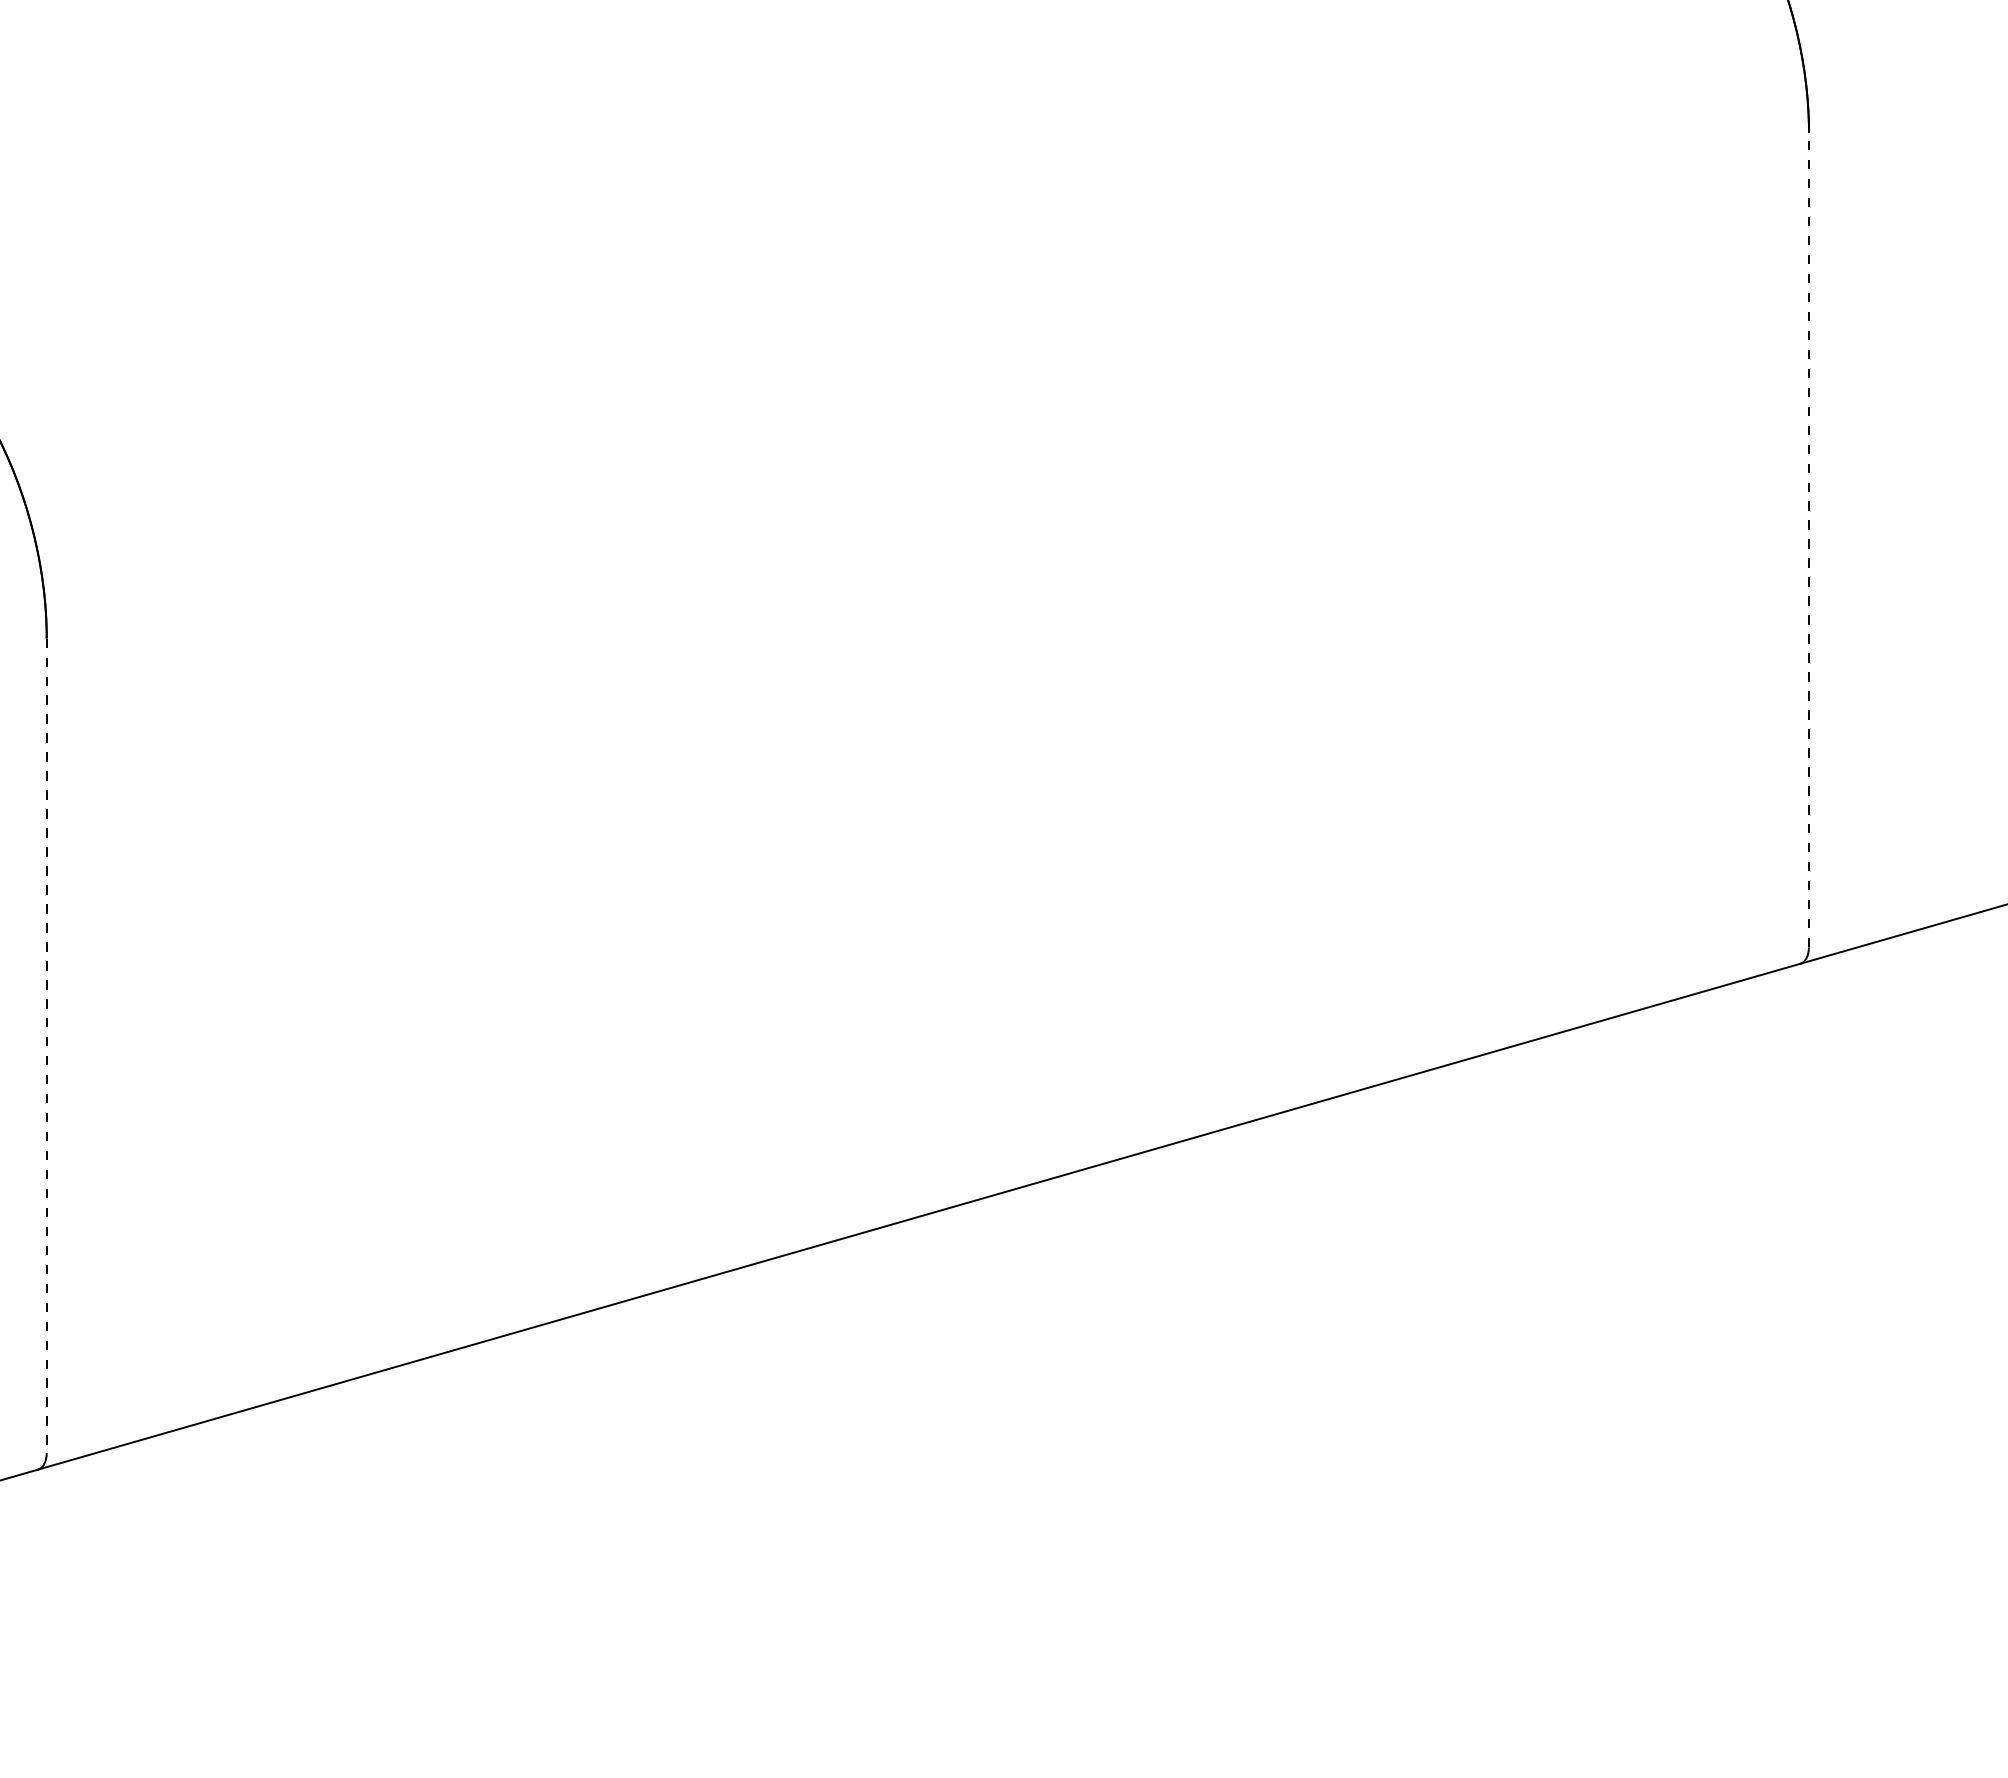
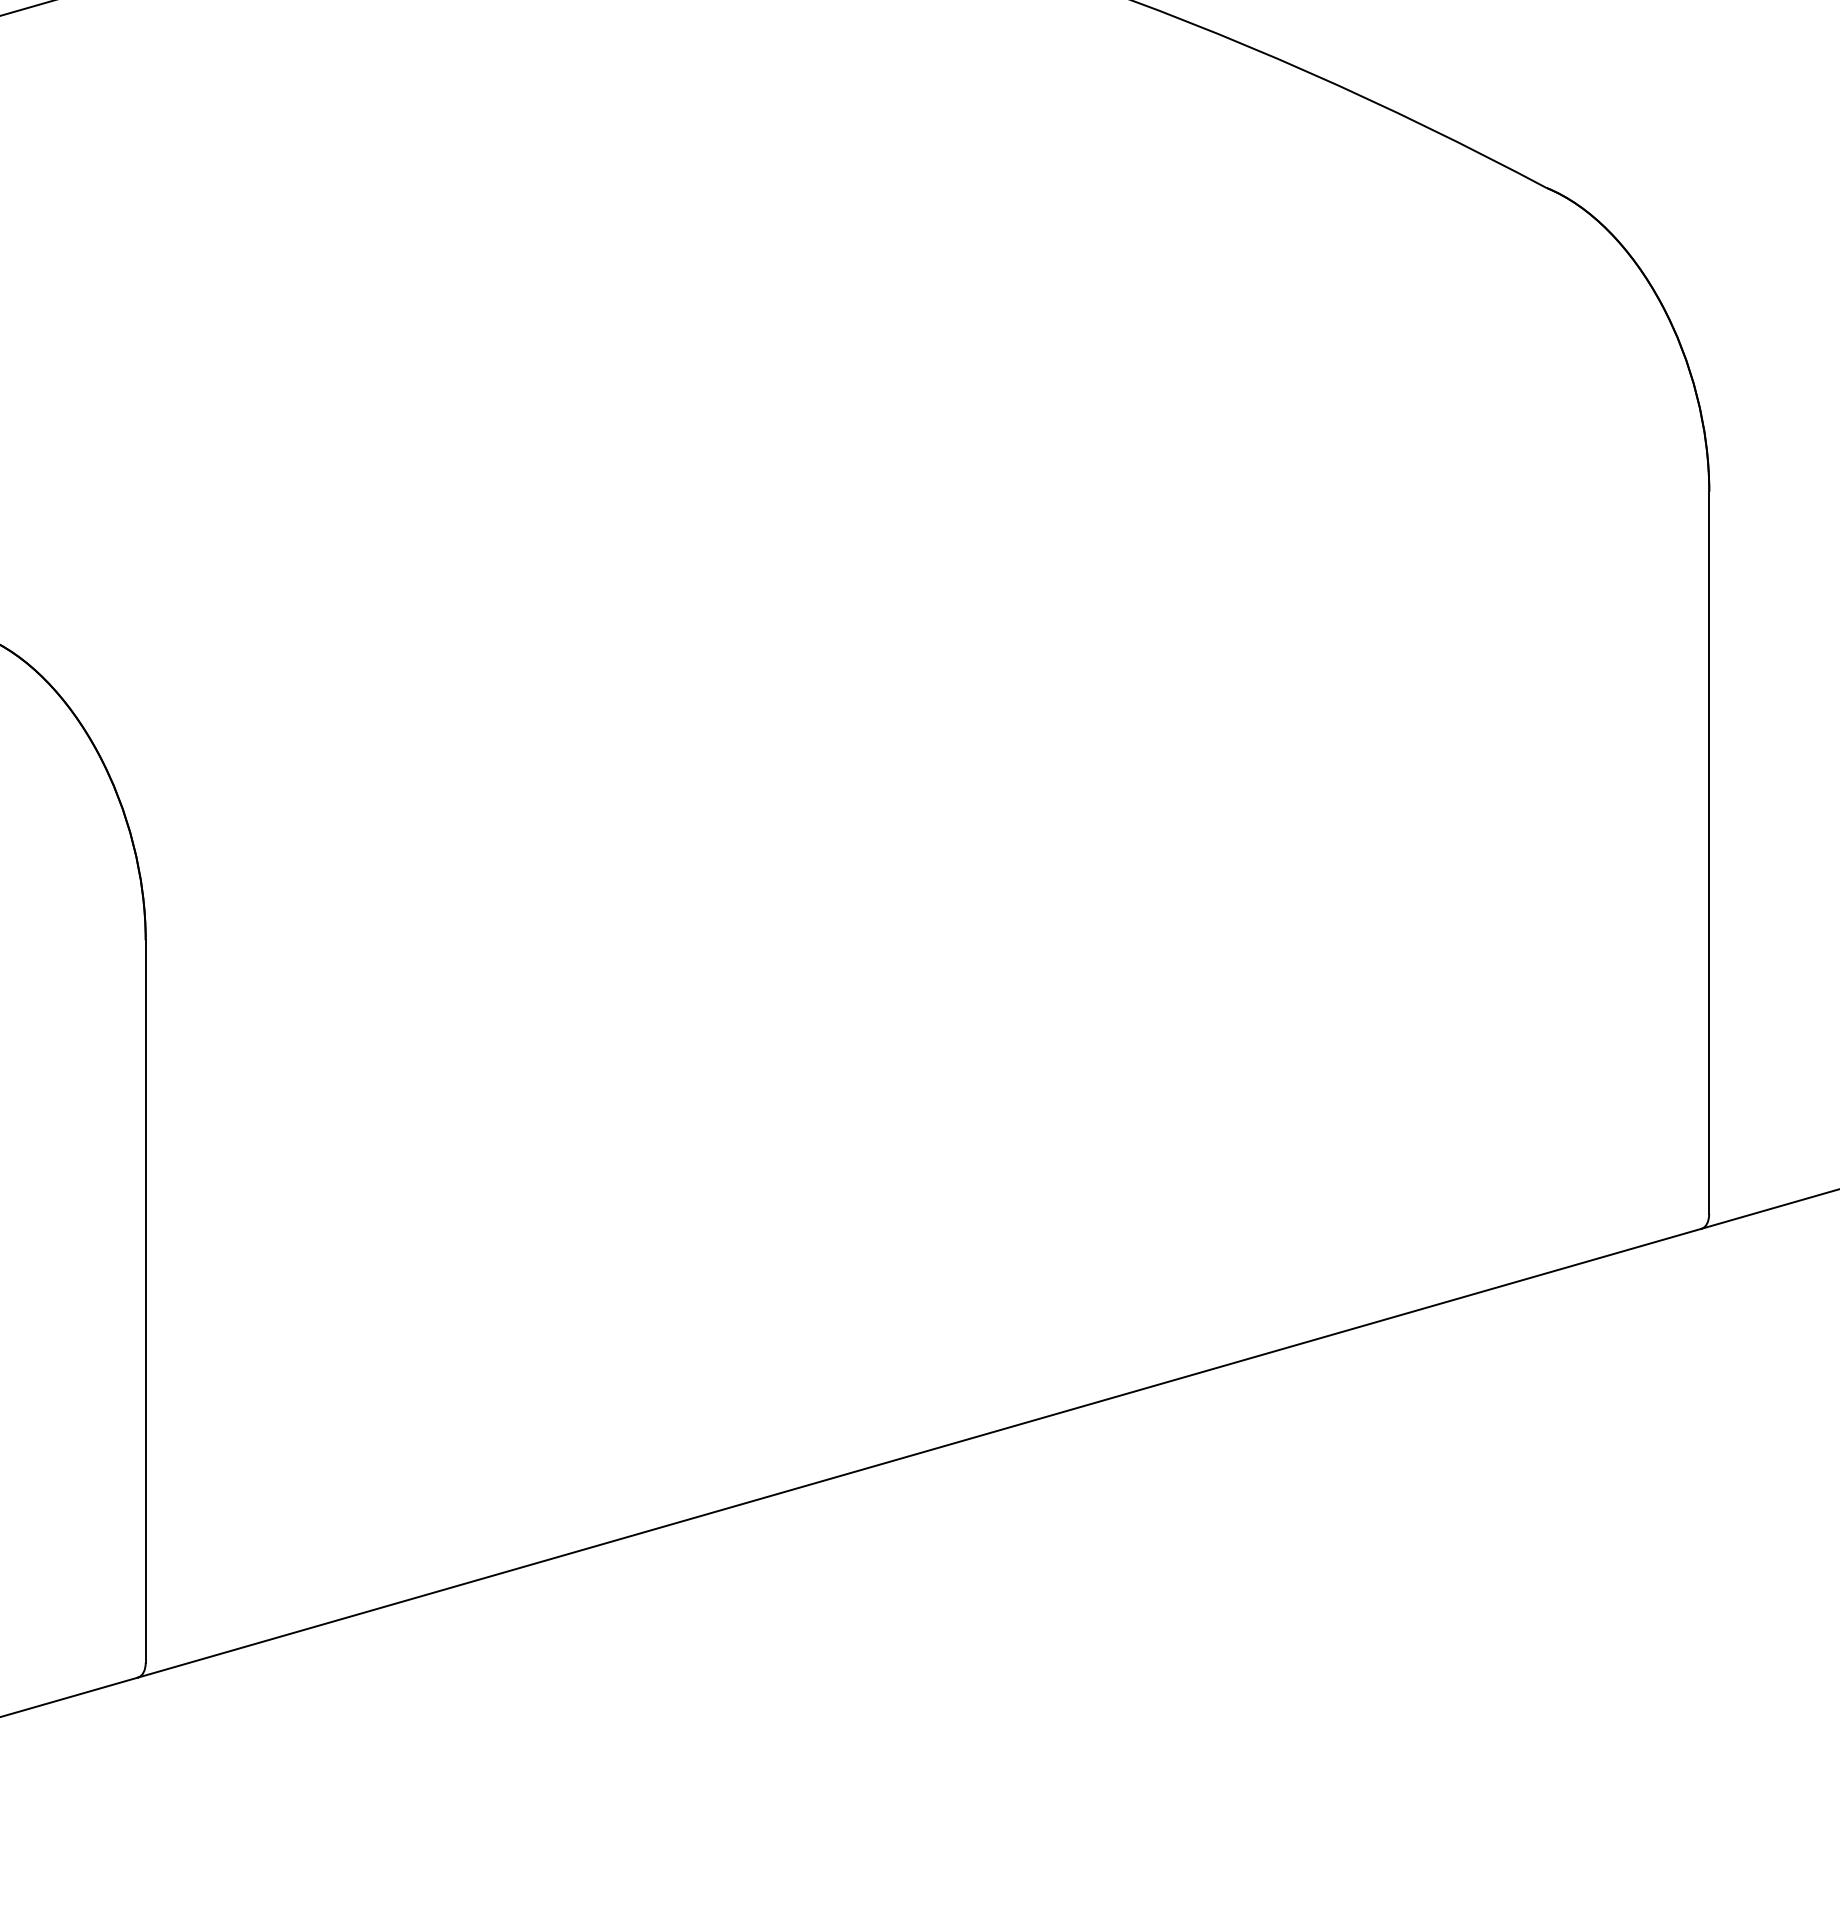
line: (1809, 539) -> (1709, 852), dashed -> solid
line: (46, 1046) -> (145, 1302), dashed -> solid

